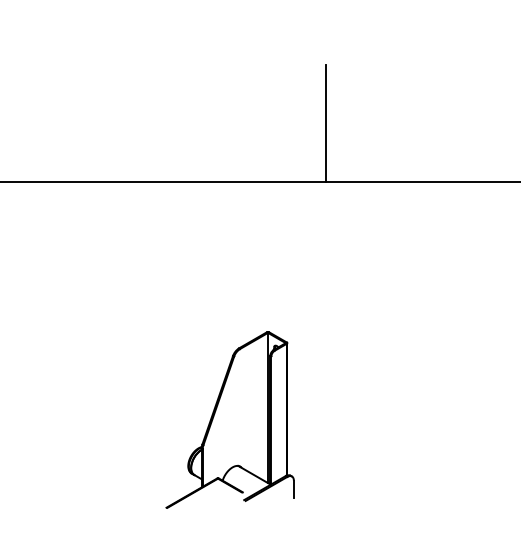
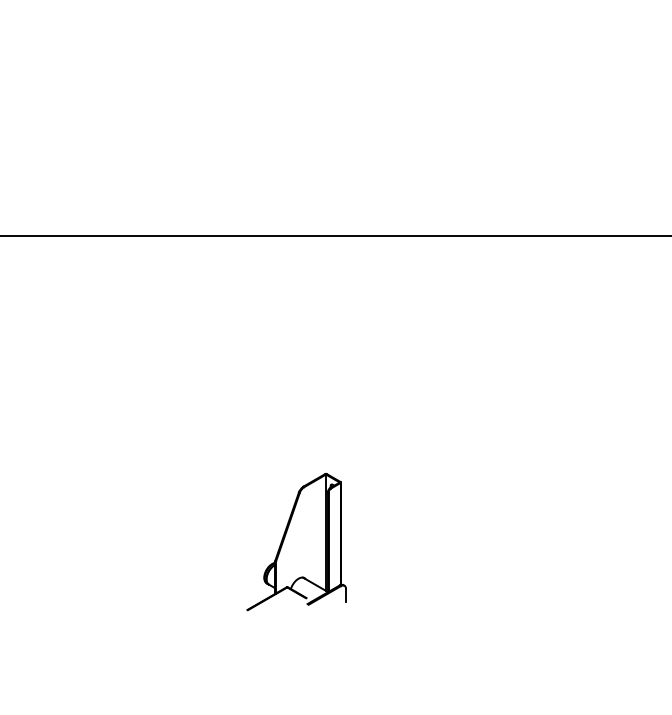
line: (326, 123) -> (421, 159), removed
part: (229, 419) -> (296, 541), size x0.6

